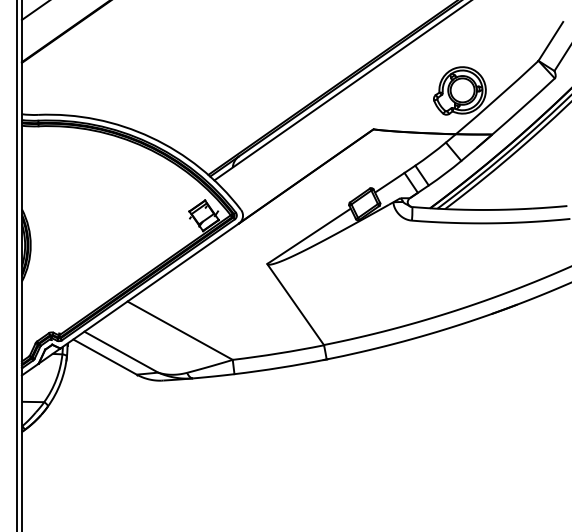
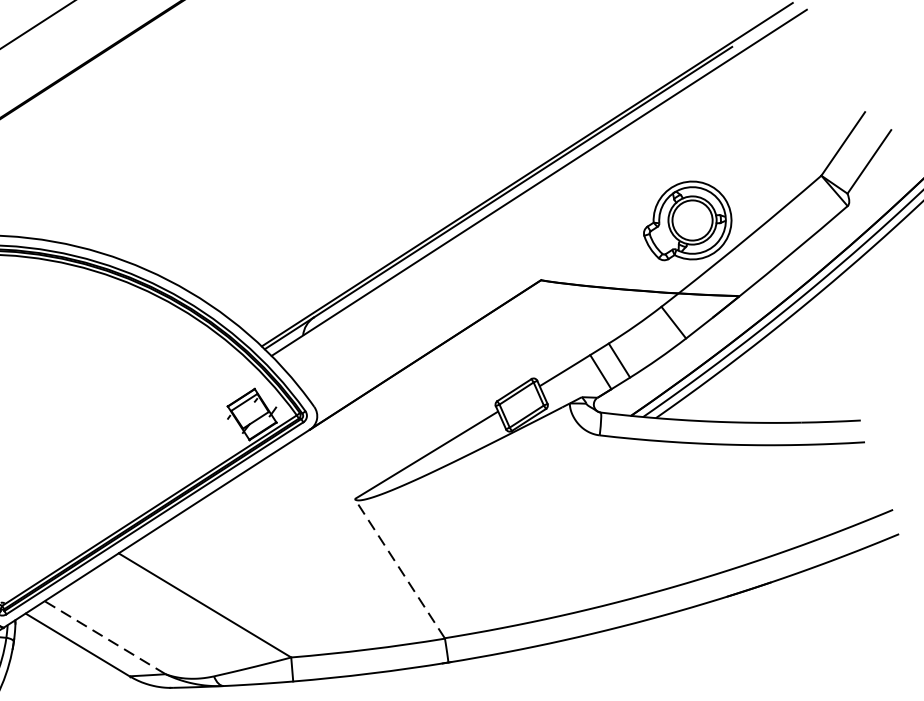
line: (295, 304) -> (399, 568), solid -> dashed
line: (120, 351) -> (103, 636), solid -> dashed

